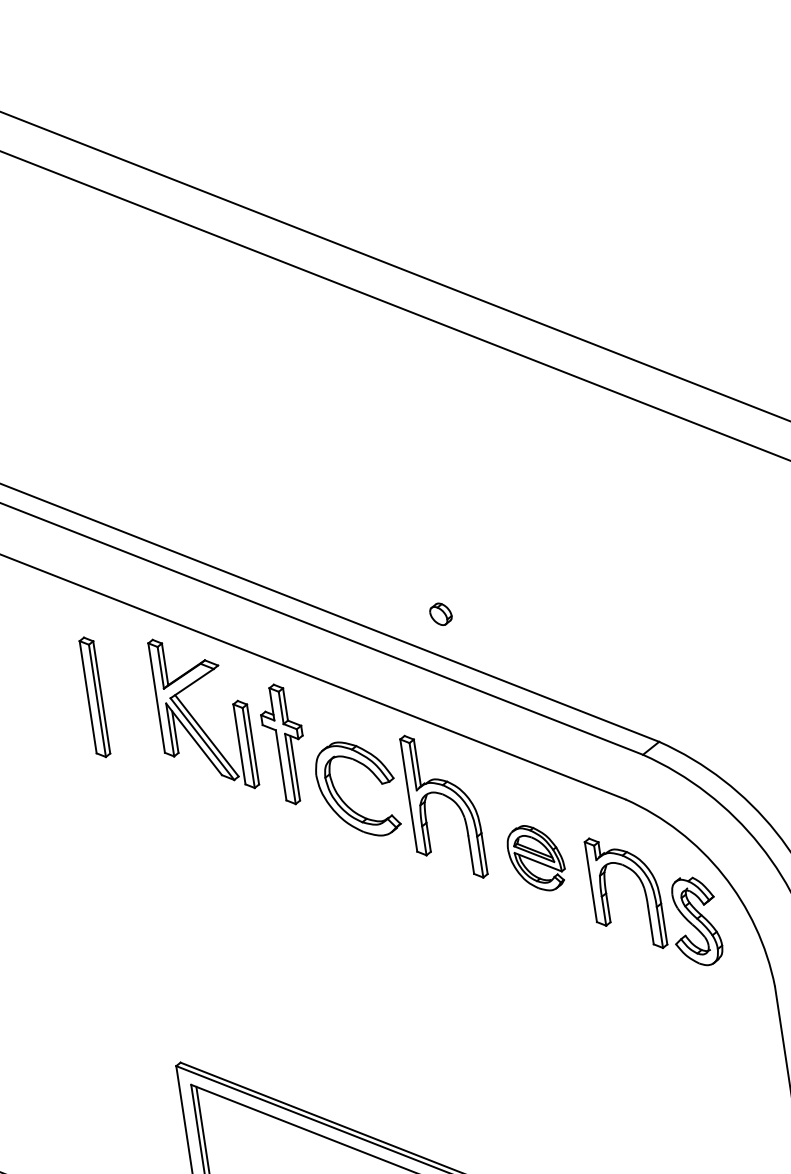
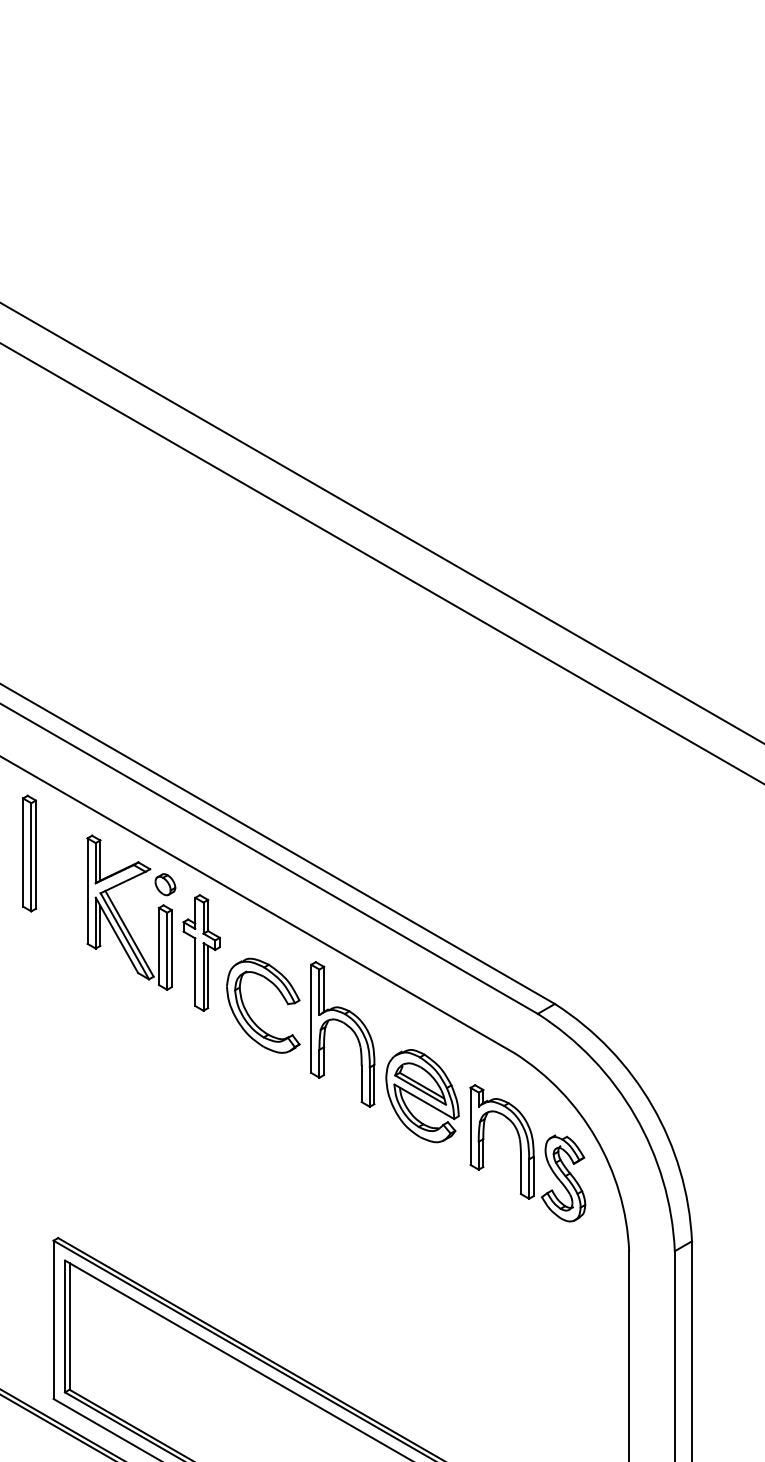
part: (441, 614) -> (165, 884), moved
part: (94, 697) -> (29, 853), moved
part: (536, 858) -> (422, 1096), size x1.43

